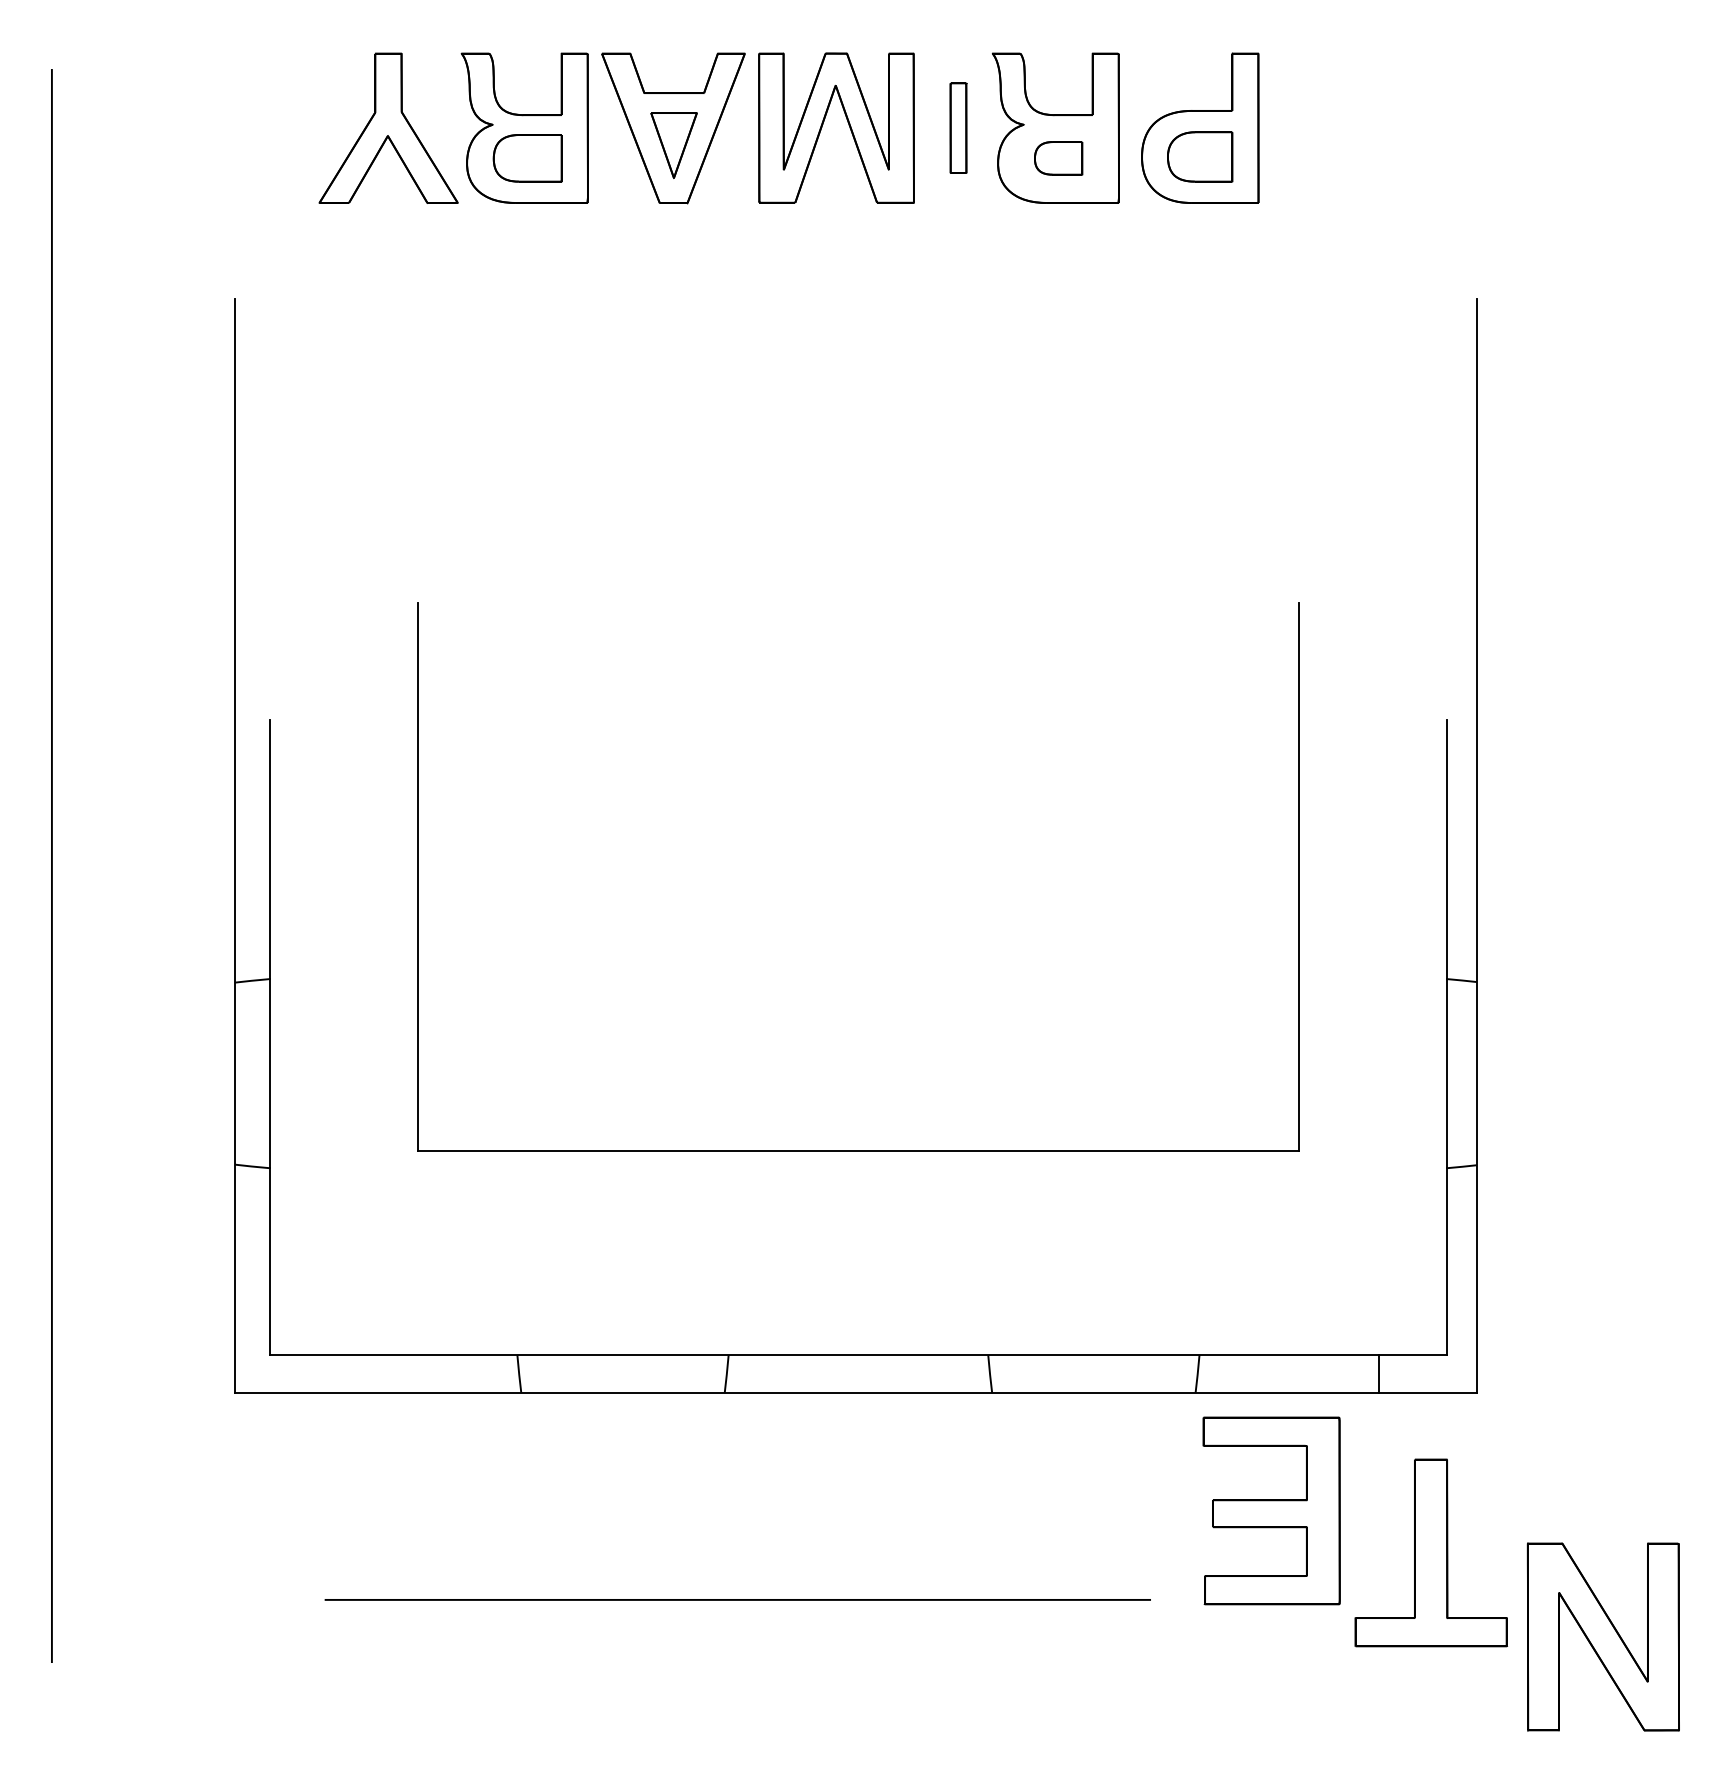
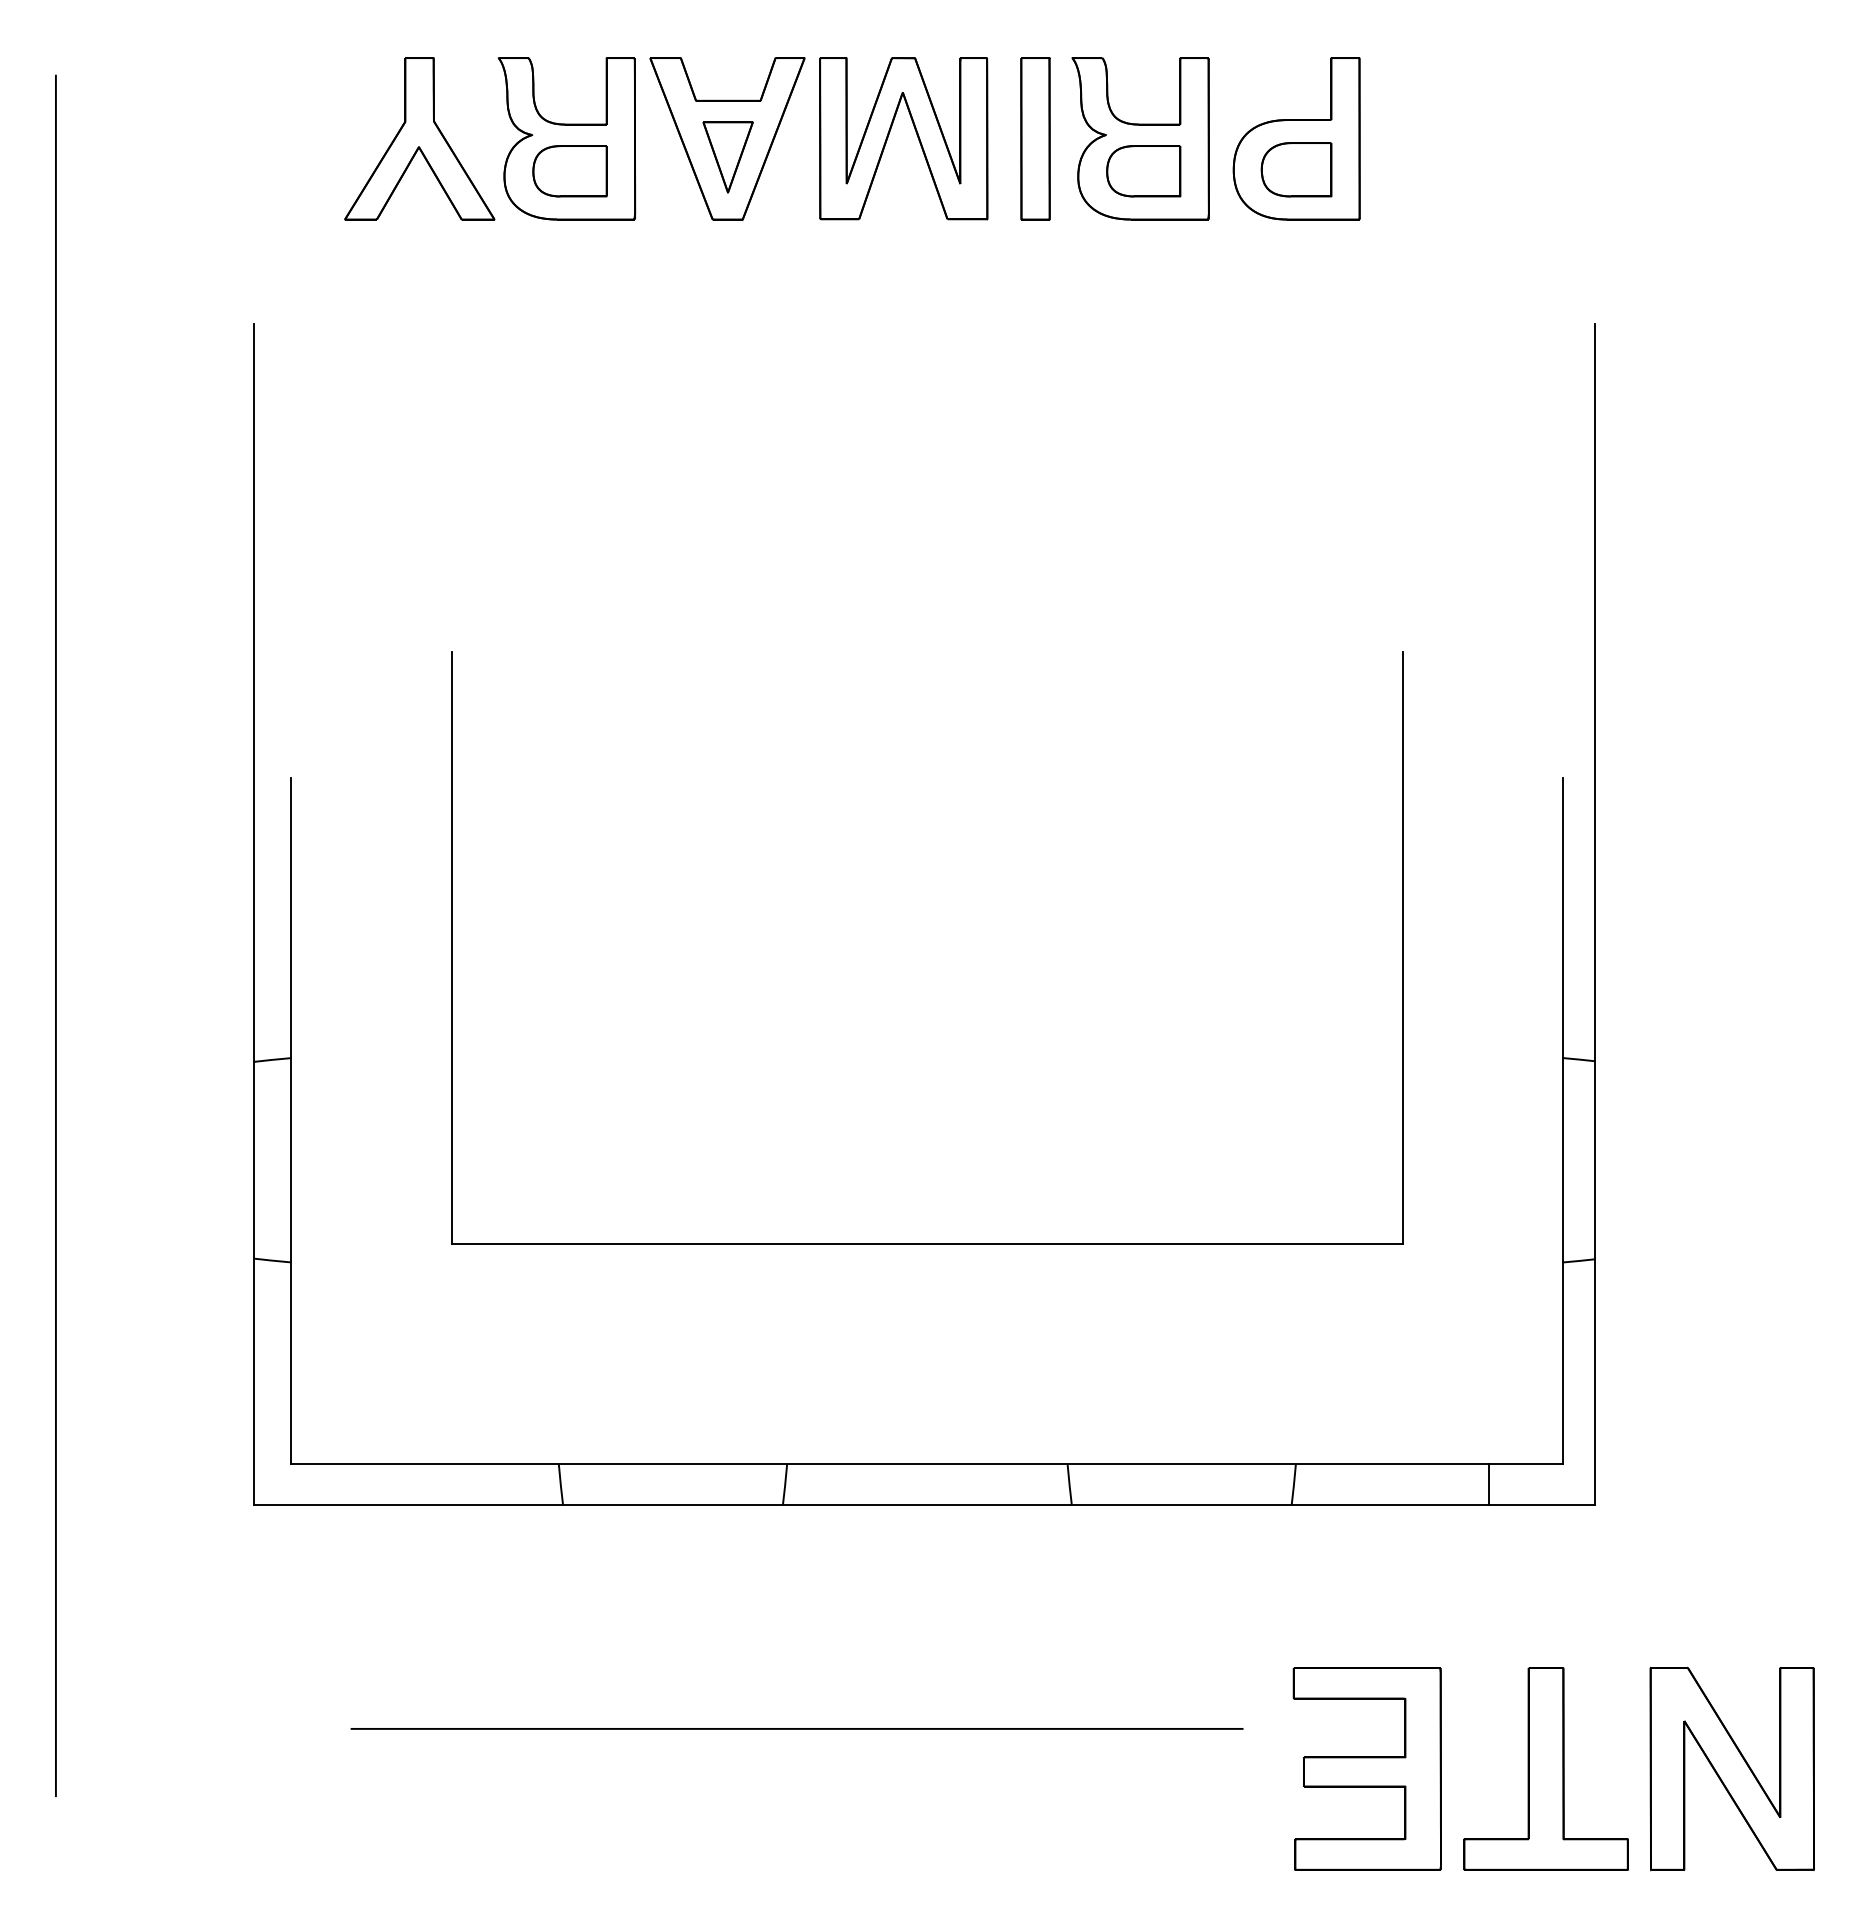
part: (958, 127) -> (1035, 137), size x1.67
part: (1058, 158) -> (1143, 171), size x1.43
part: (1271, 1510) -> (1367, 1768), moved
part: (1430, 1552) -> (1545, 1768), moved

